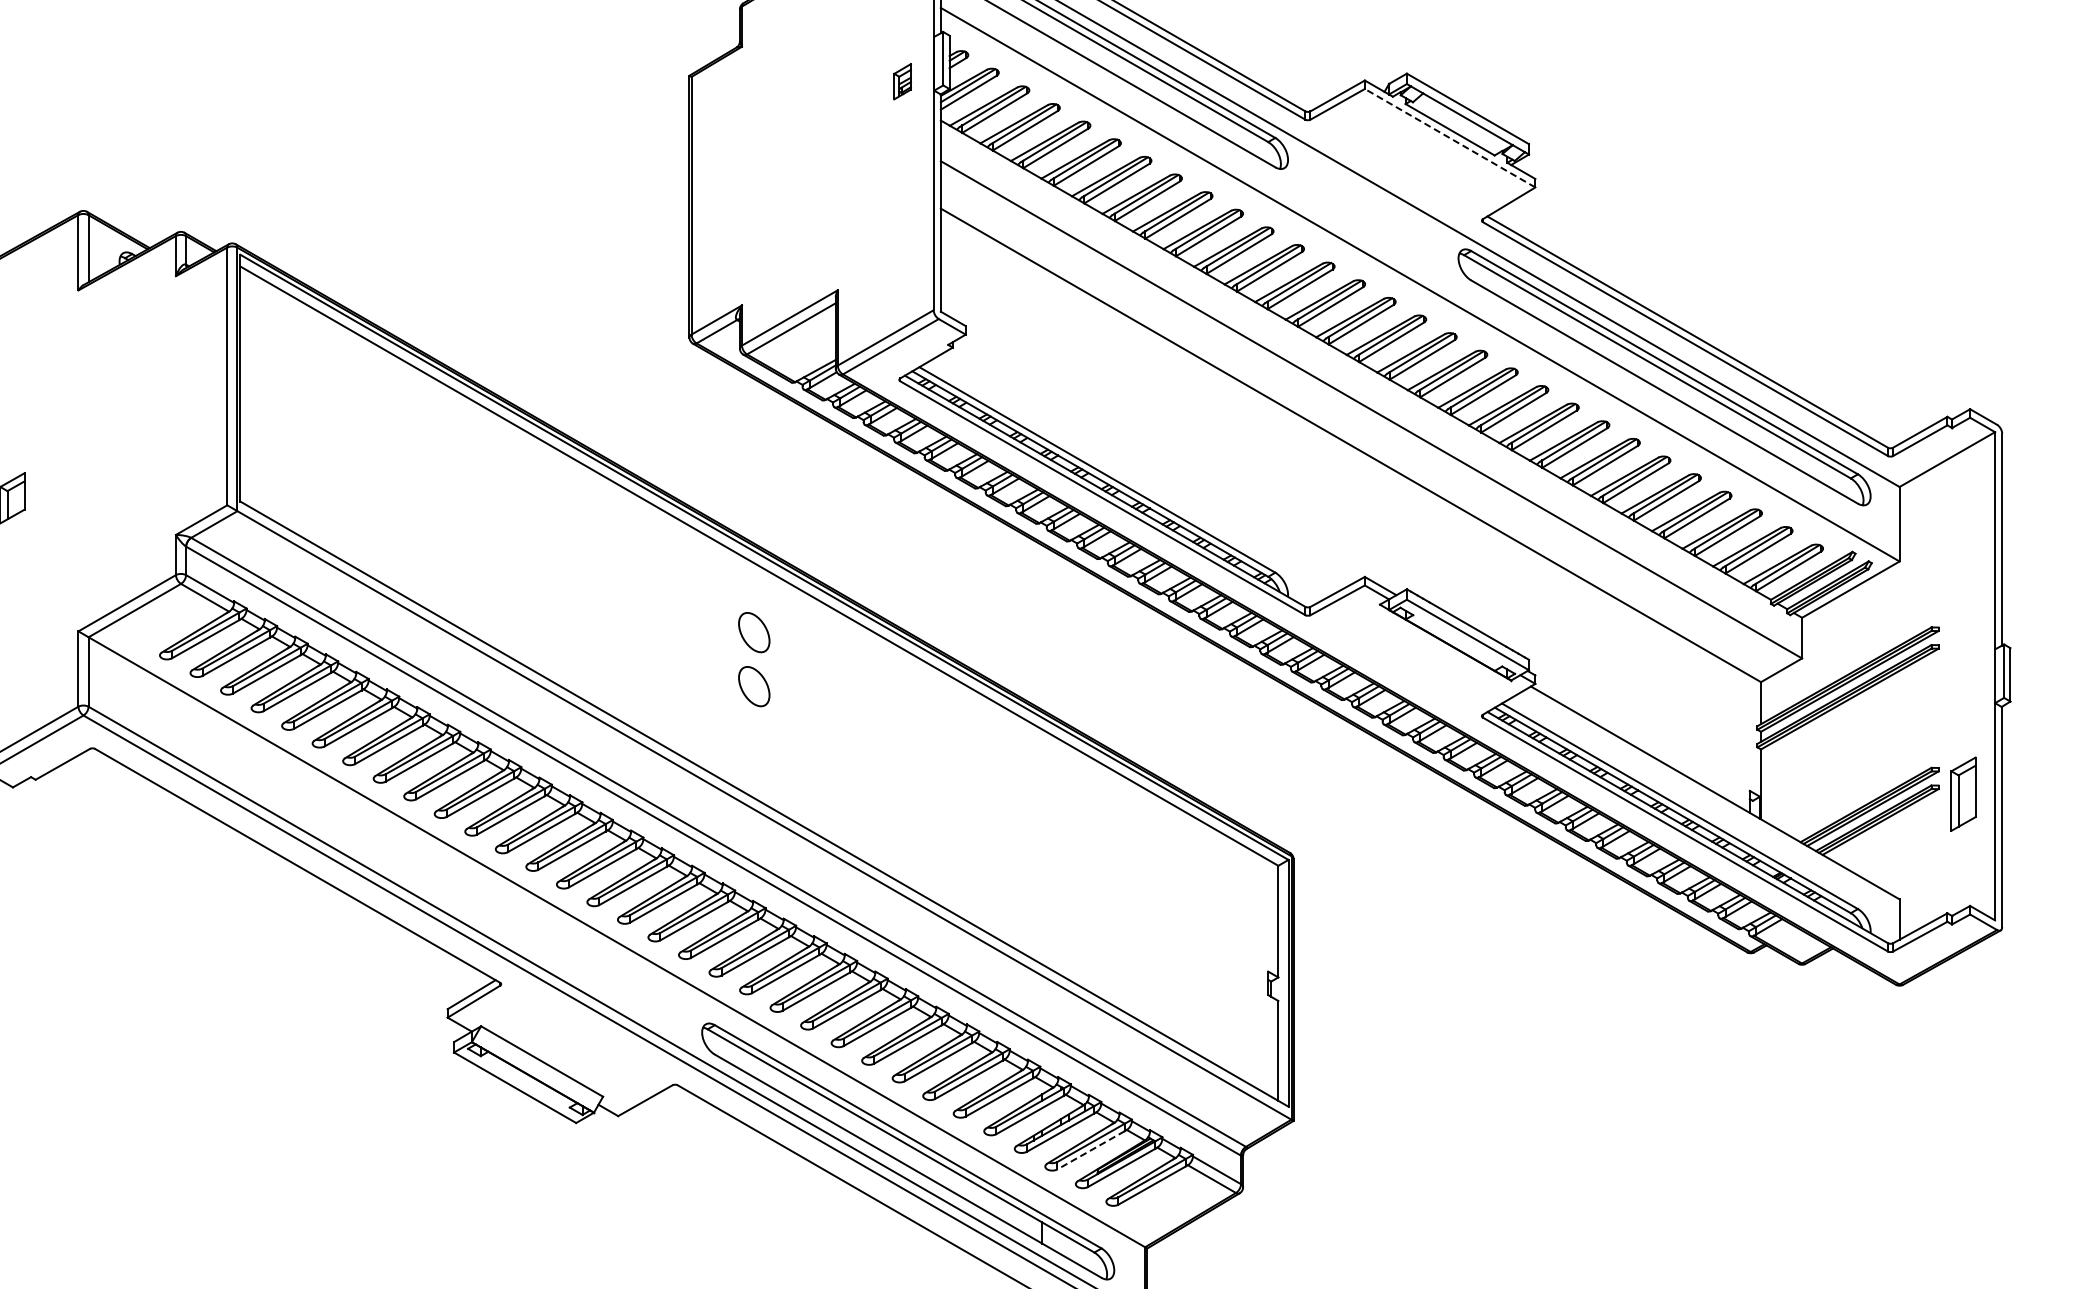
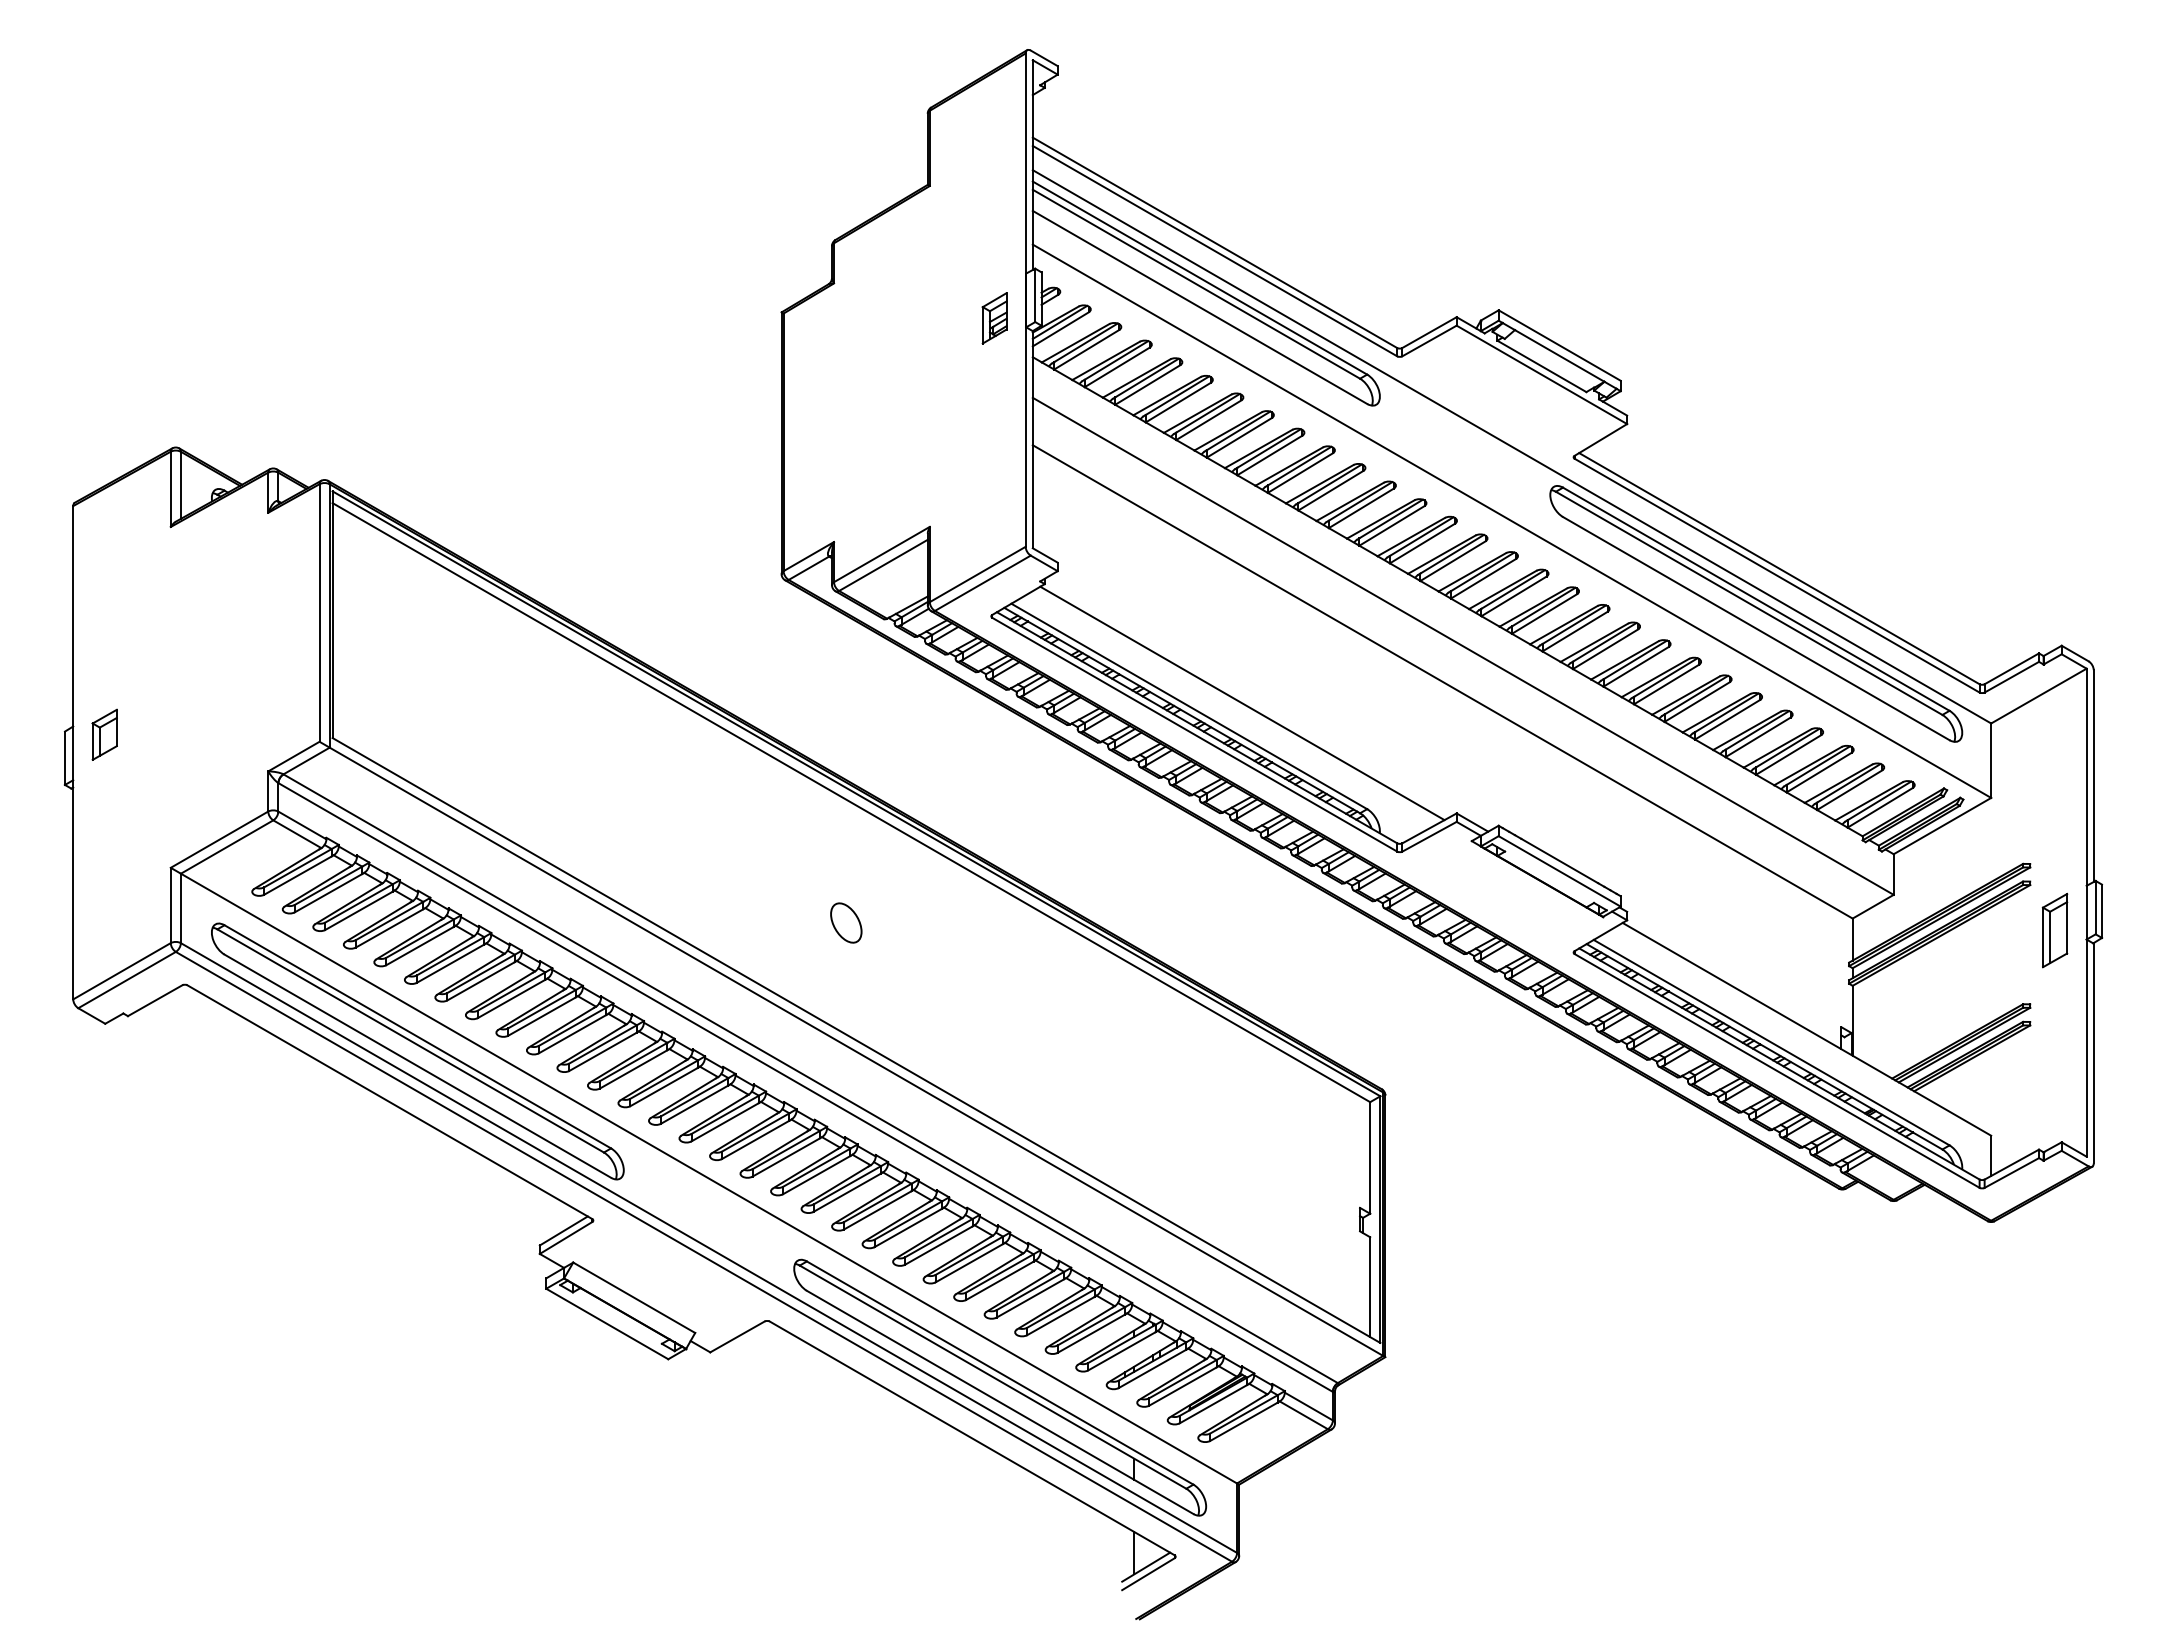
part: (902, 81) -> (994, 318), size x1.43
line: (1449, 137) -> (1541, 374), dashed -> solid
line: (1150, 466) -> (1242, 703), added
part: (754, 632) -> (846, 868), removed
part: (1962, 794) -> (2054, 930), moved
part: (325, 815) -> (417, 1051), added
line: (1090, 1150) -> (1182, 1386), dashed -> solid

